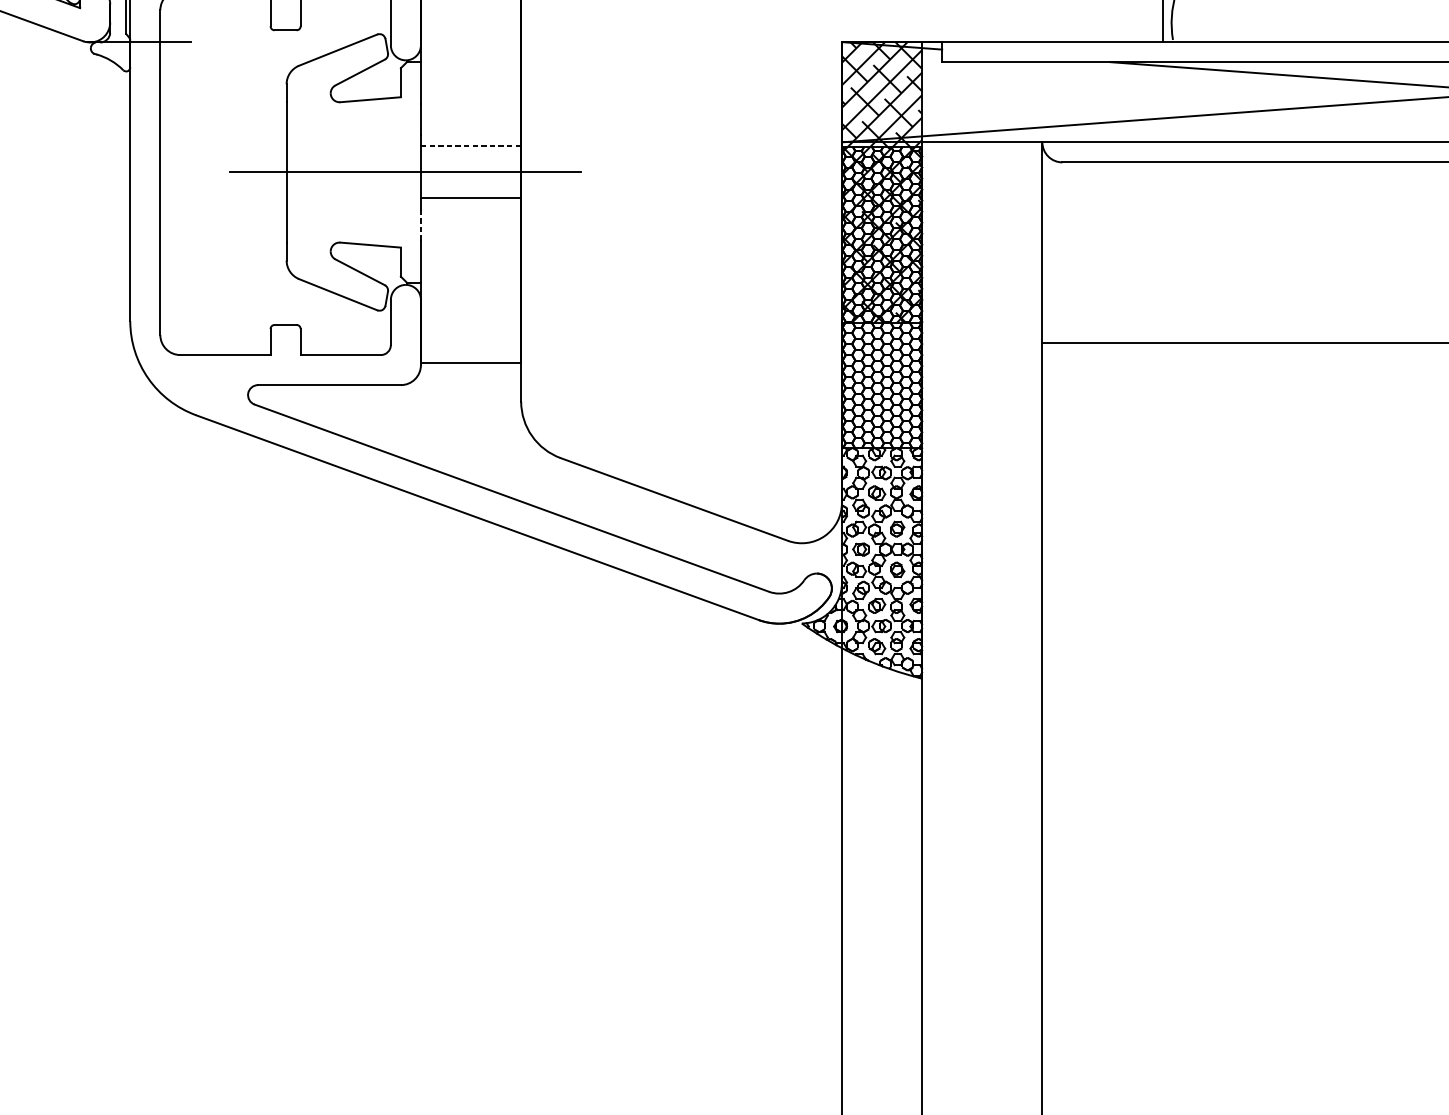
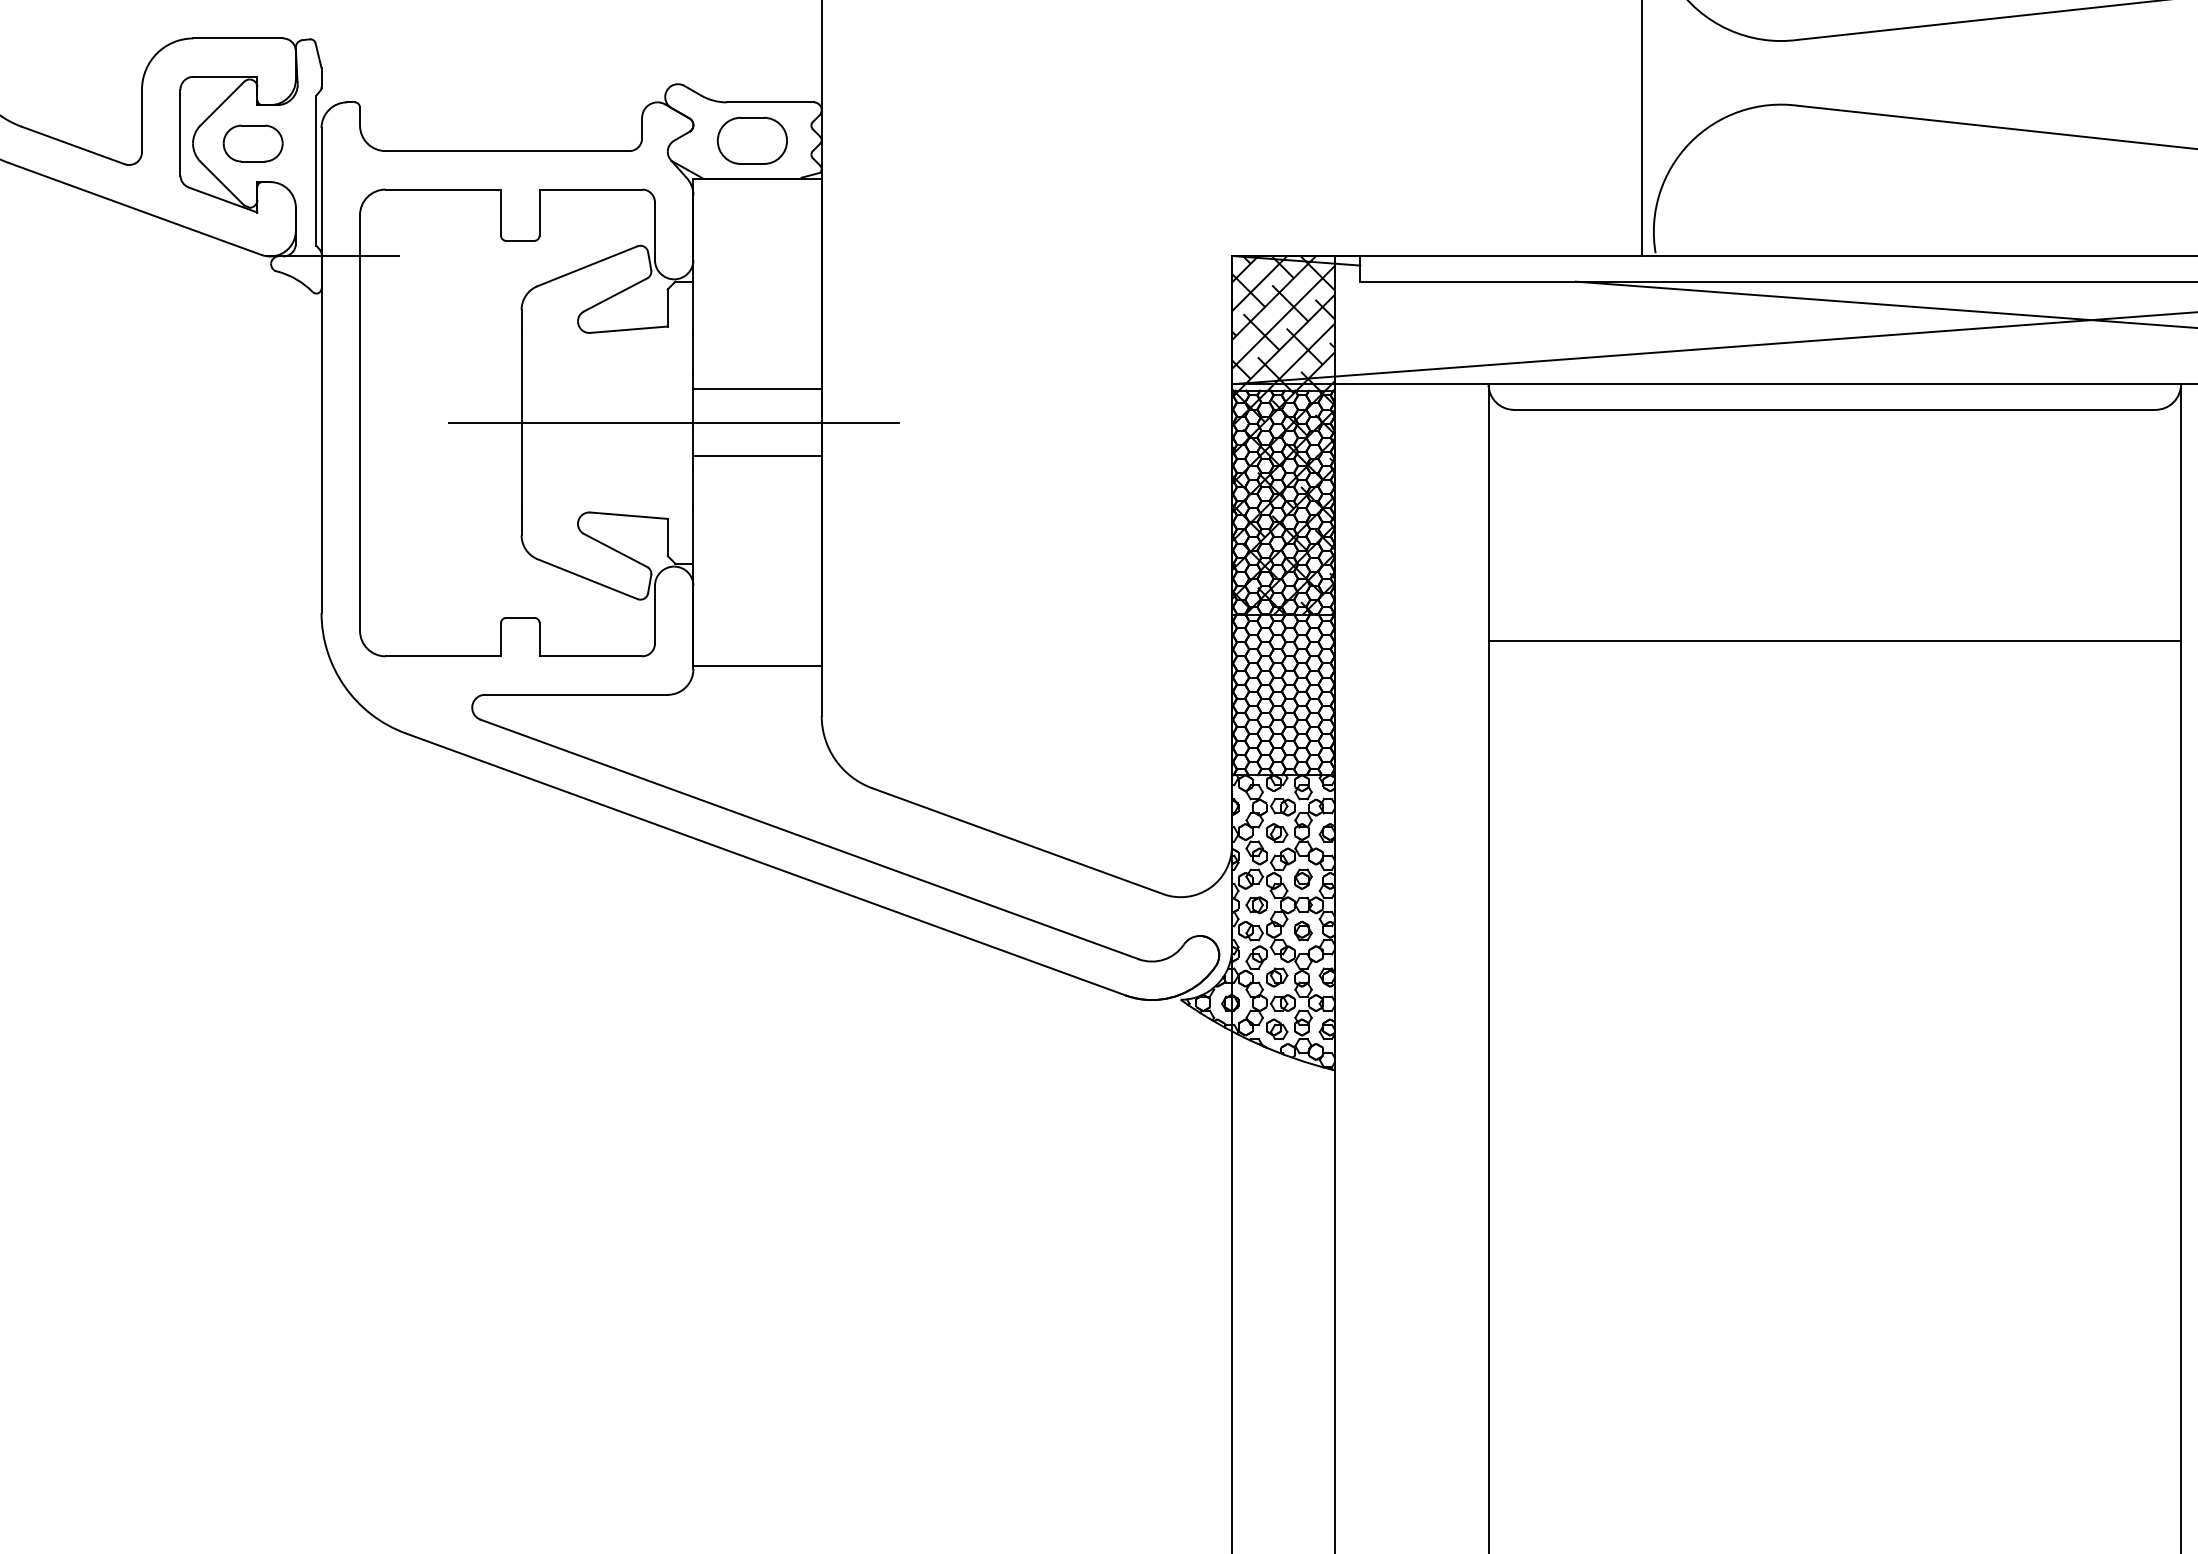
line: (471, 146) -> (758, 389), dashed -> solid
line: (420, 225) -> (693, 490), dashed -> solid

